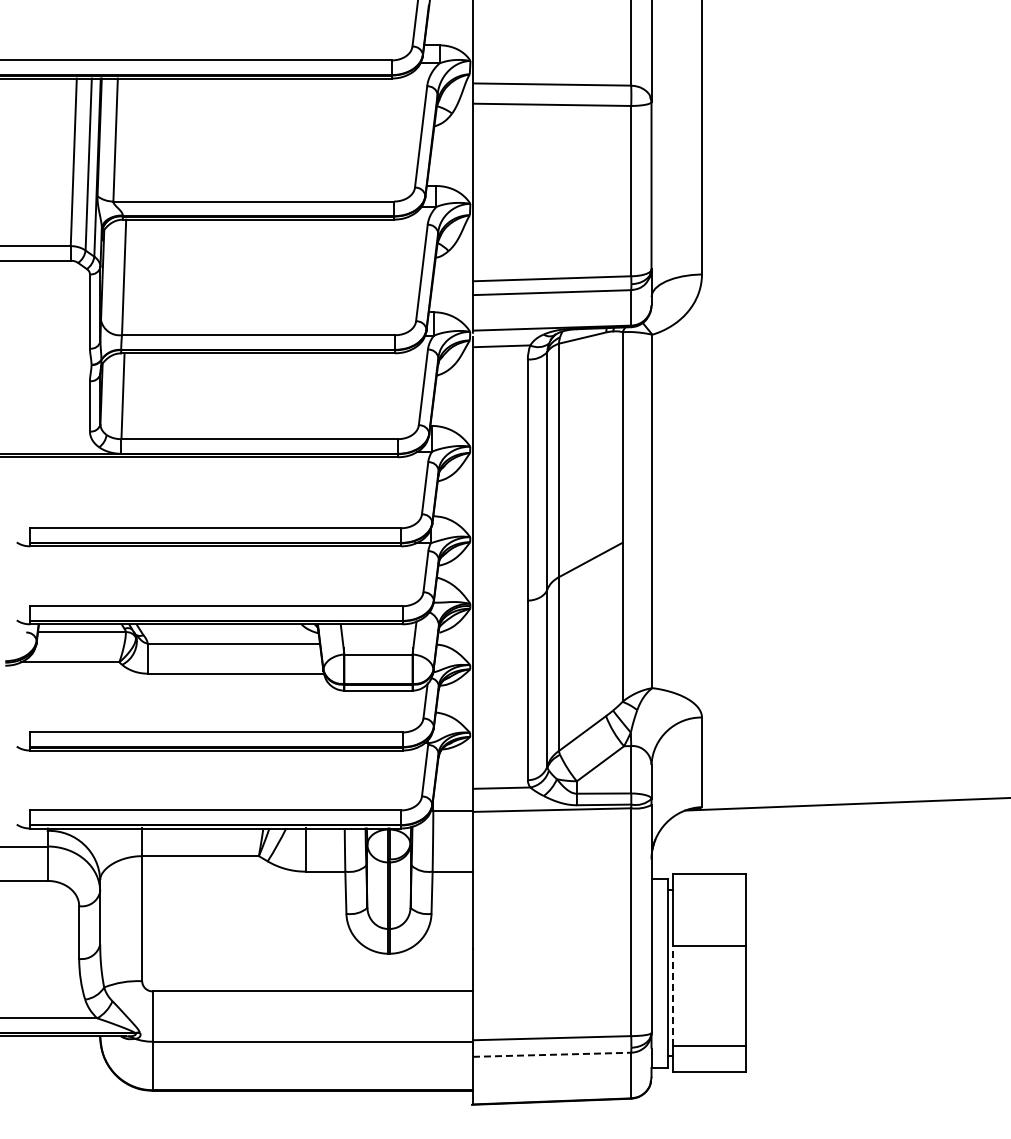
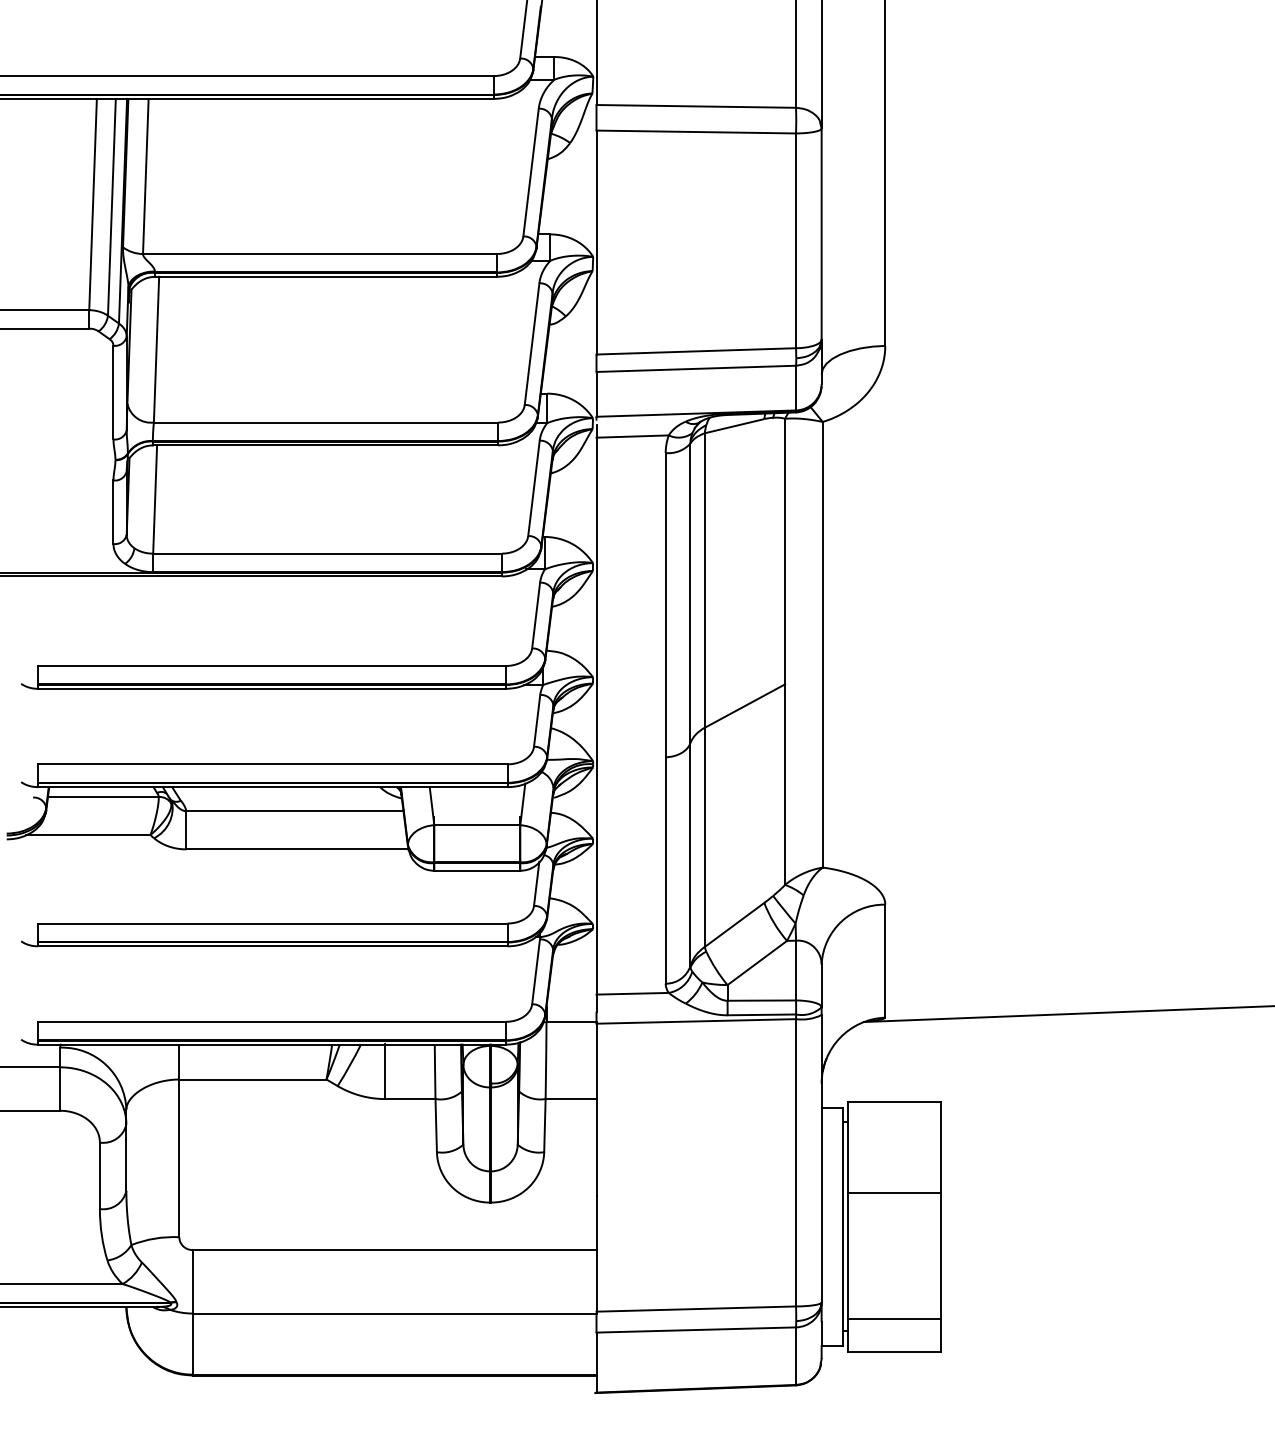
line: (672, 996) -> (848, 1256), dashed -> solid
line: (552, 1054) -> (696, 1329), dashed -> solid

